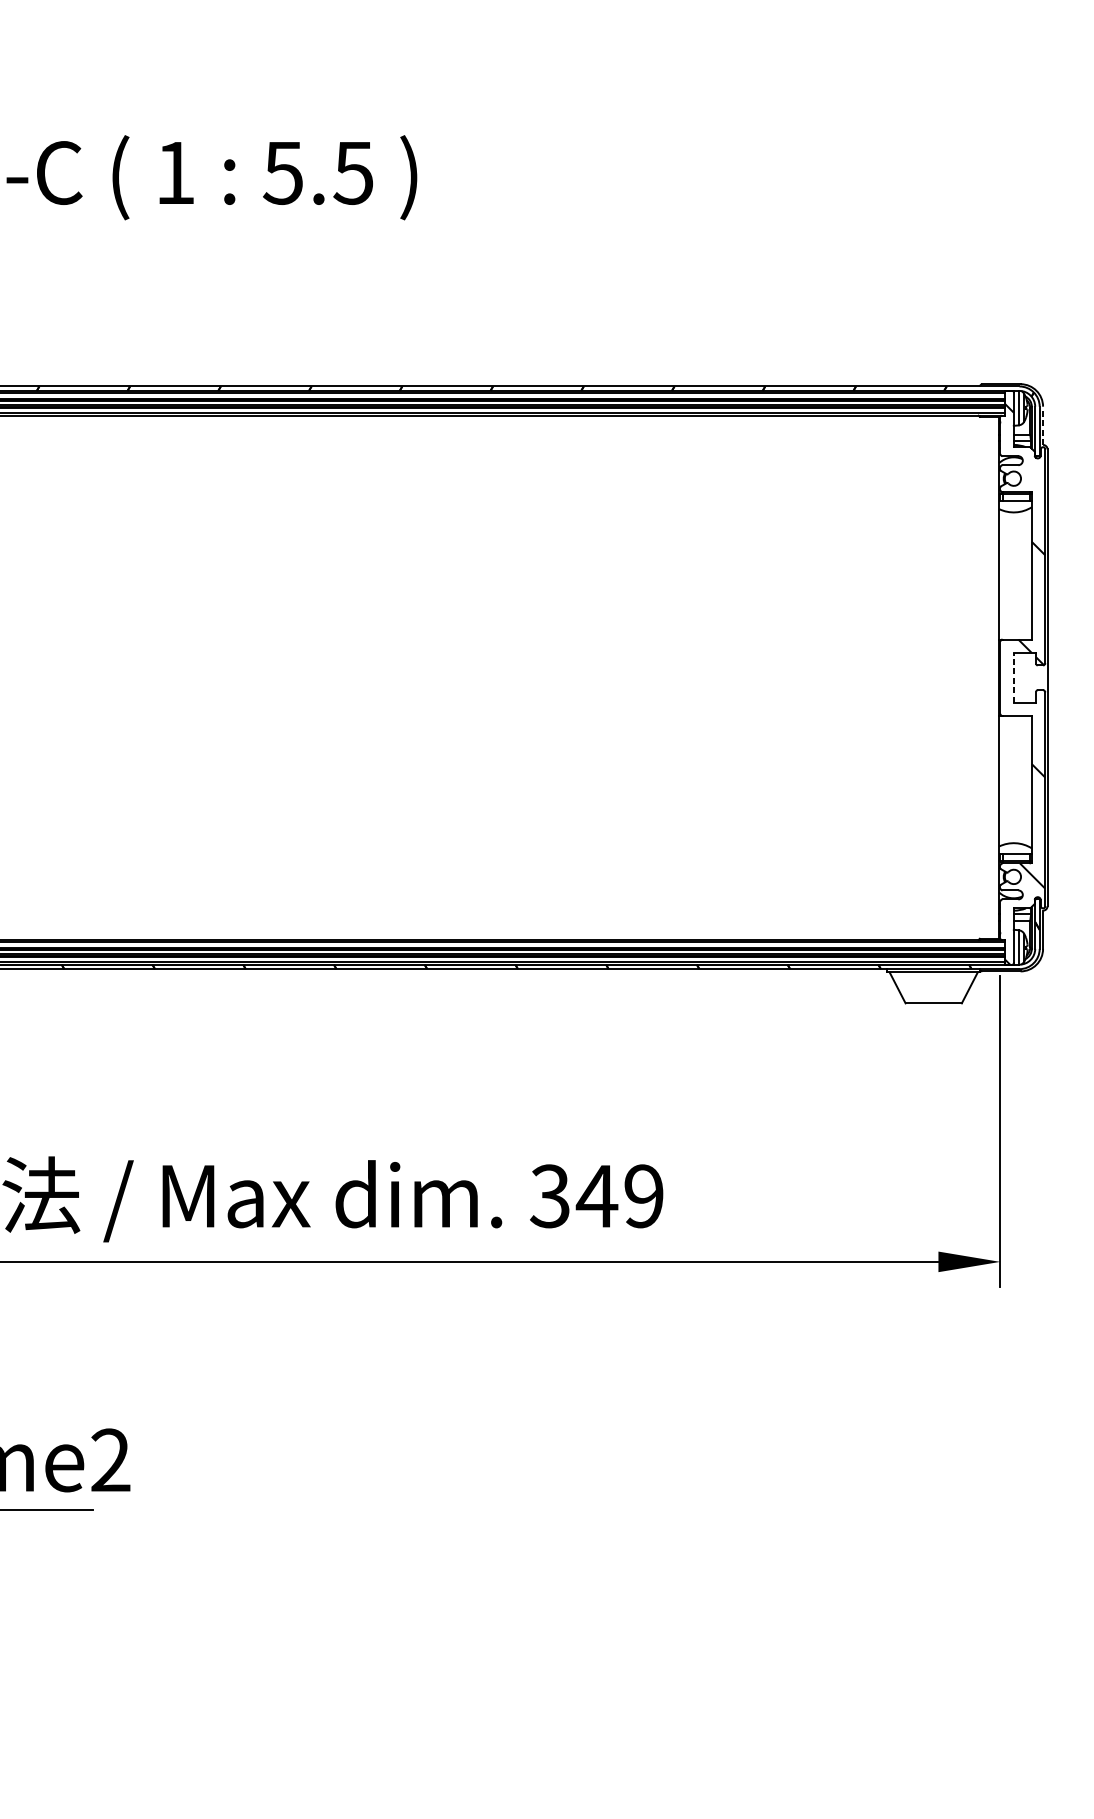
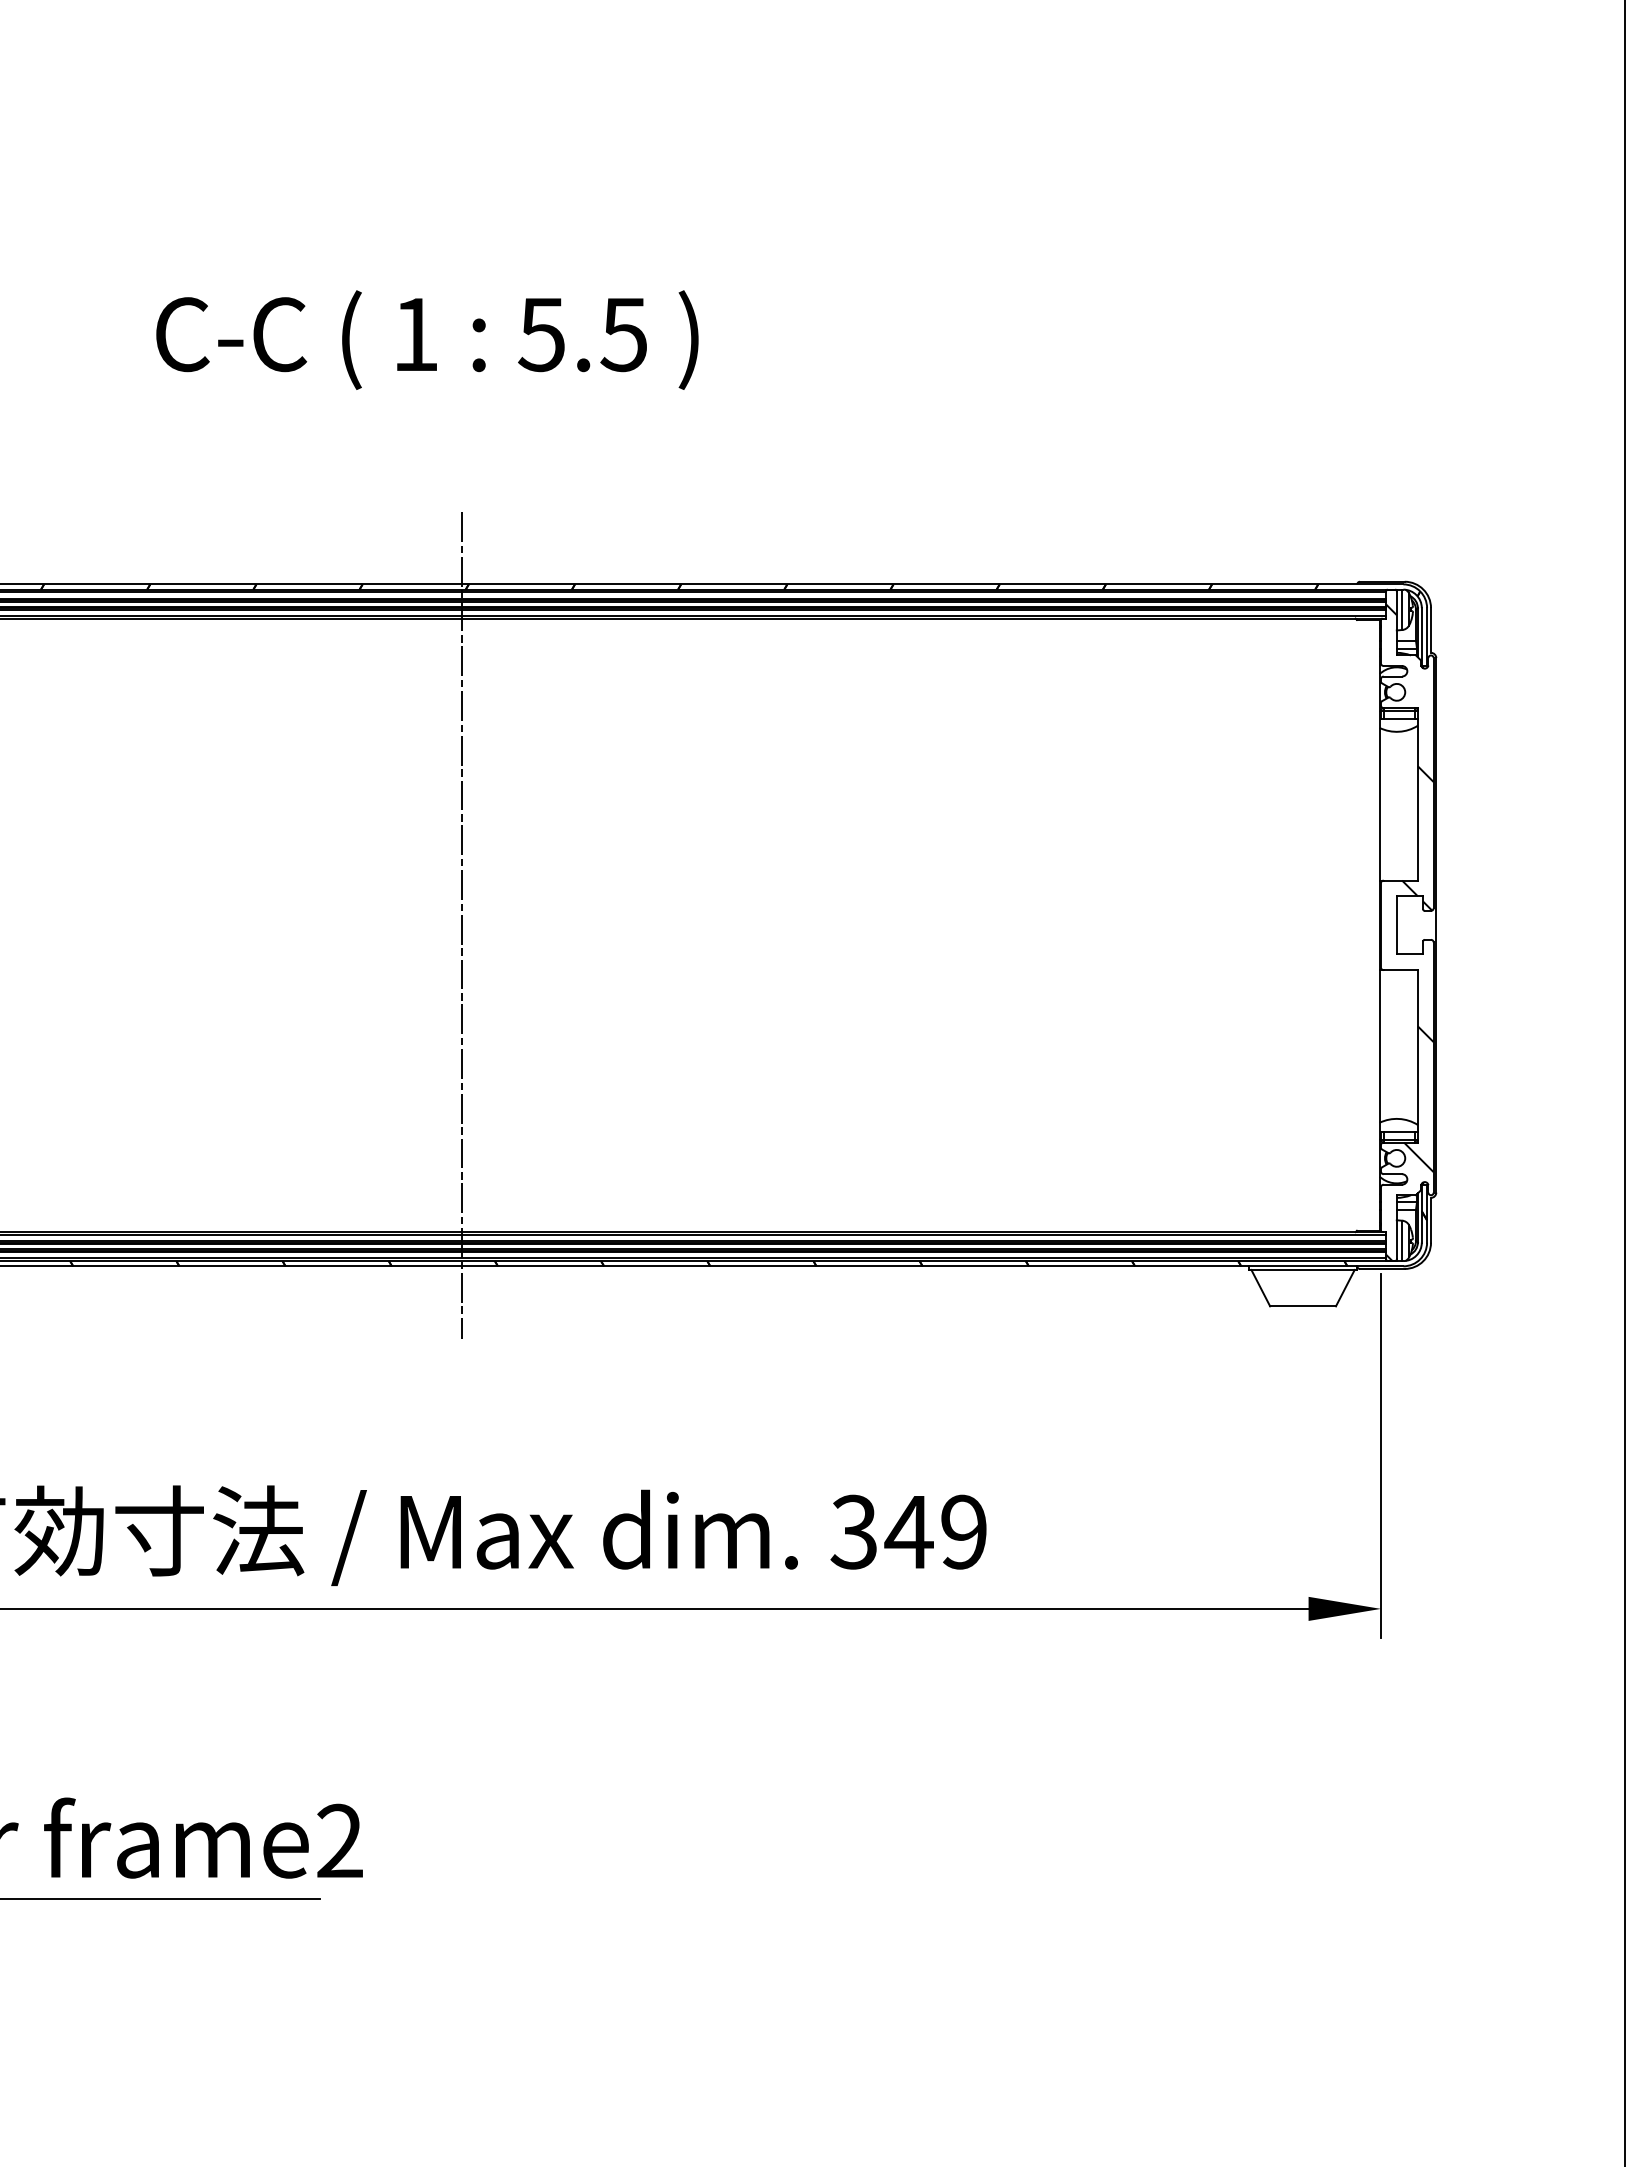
line: (1043, 424) -> (1431, 629), dashed -> solid
line: (215, 677) -> (462, 924), added
line: (1013, 677) -> (1396, 925), dashed -> solid

